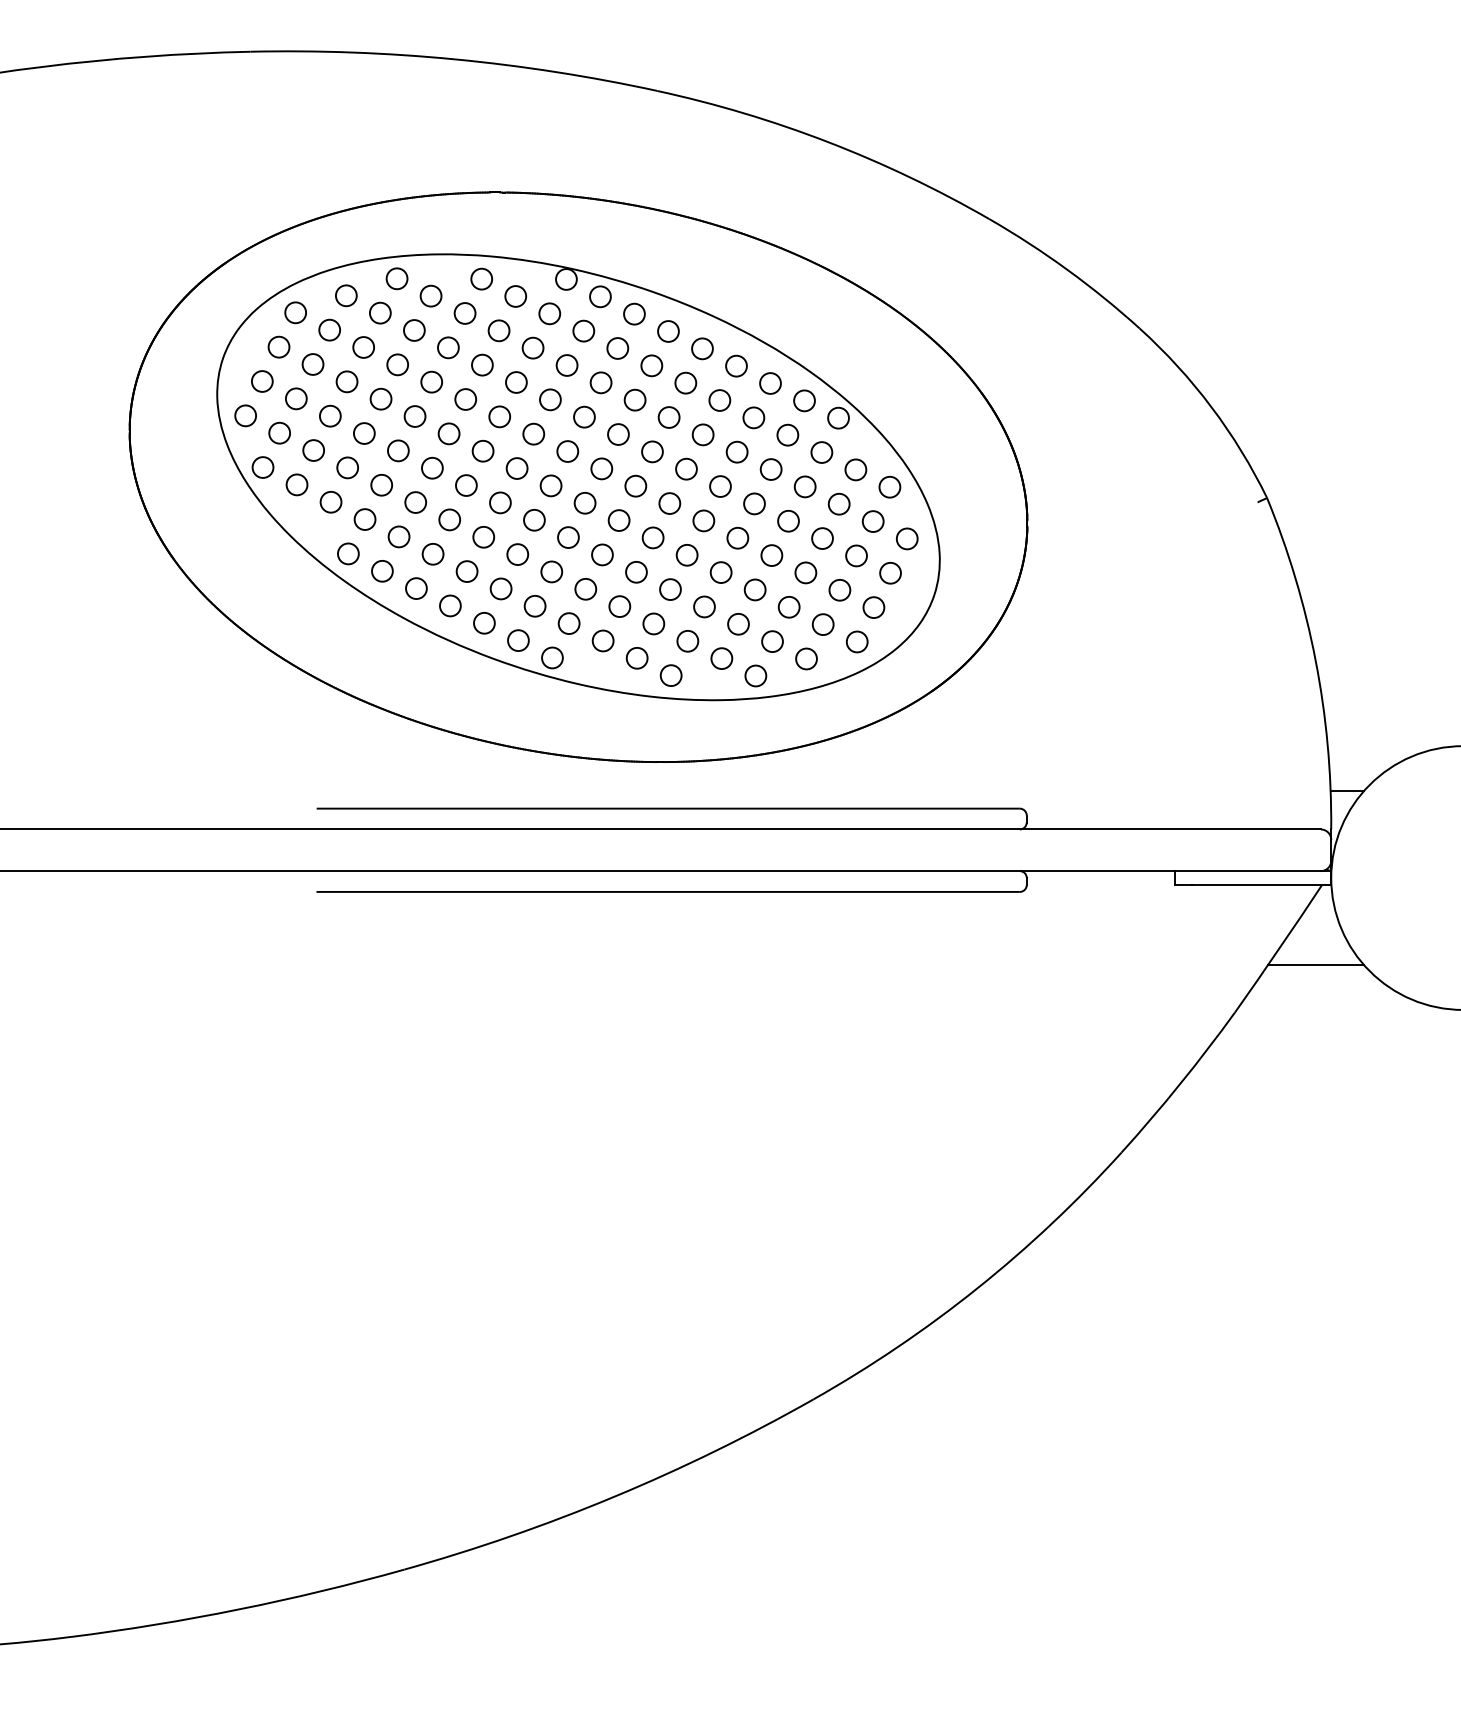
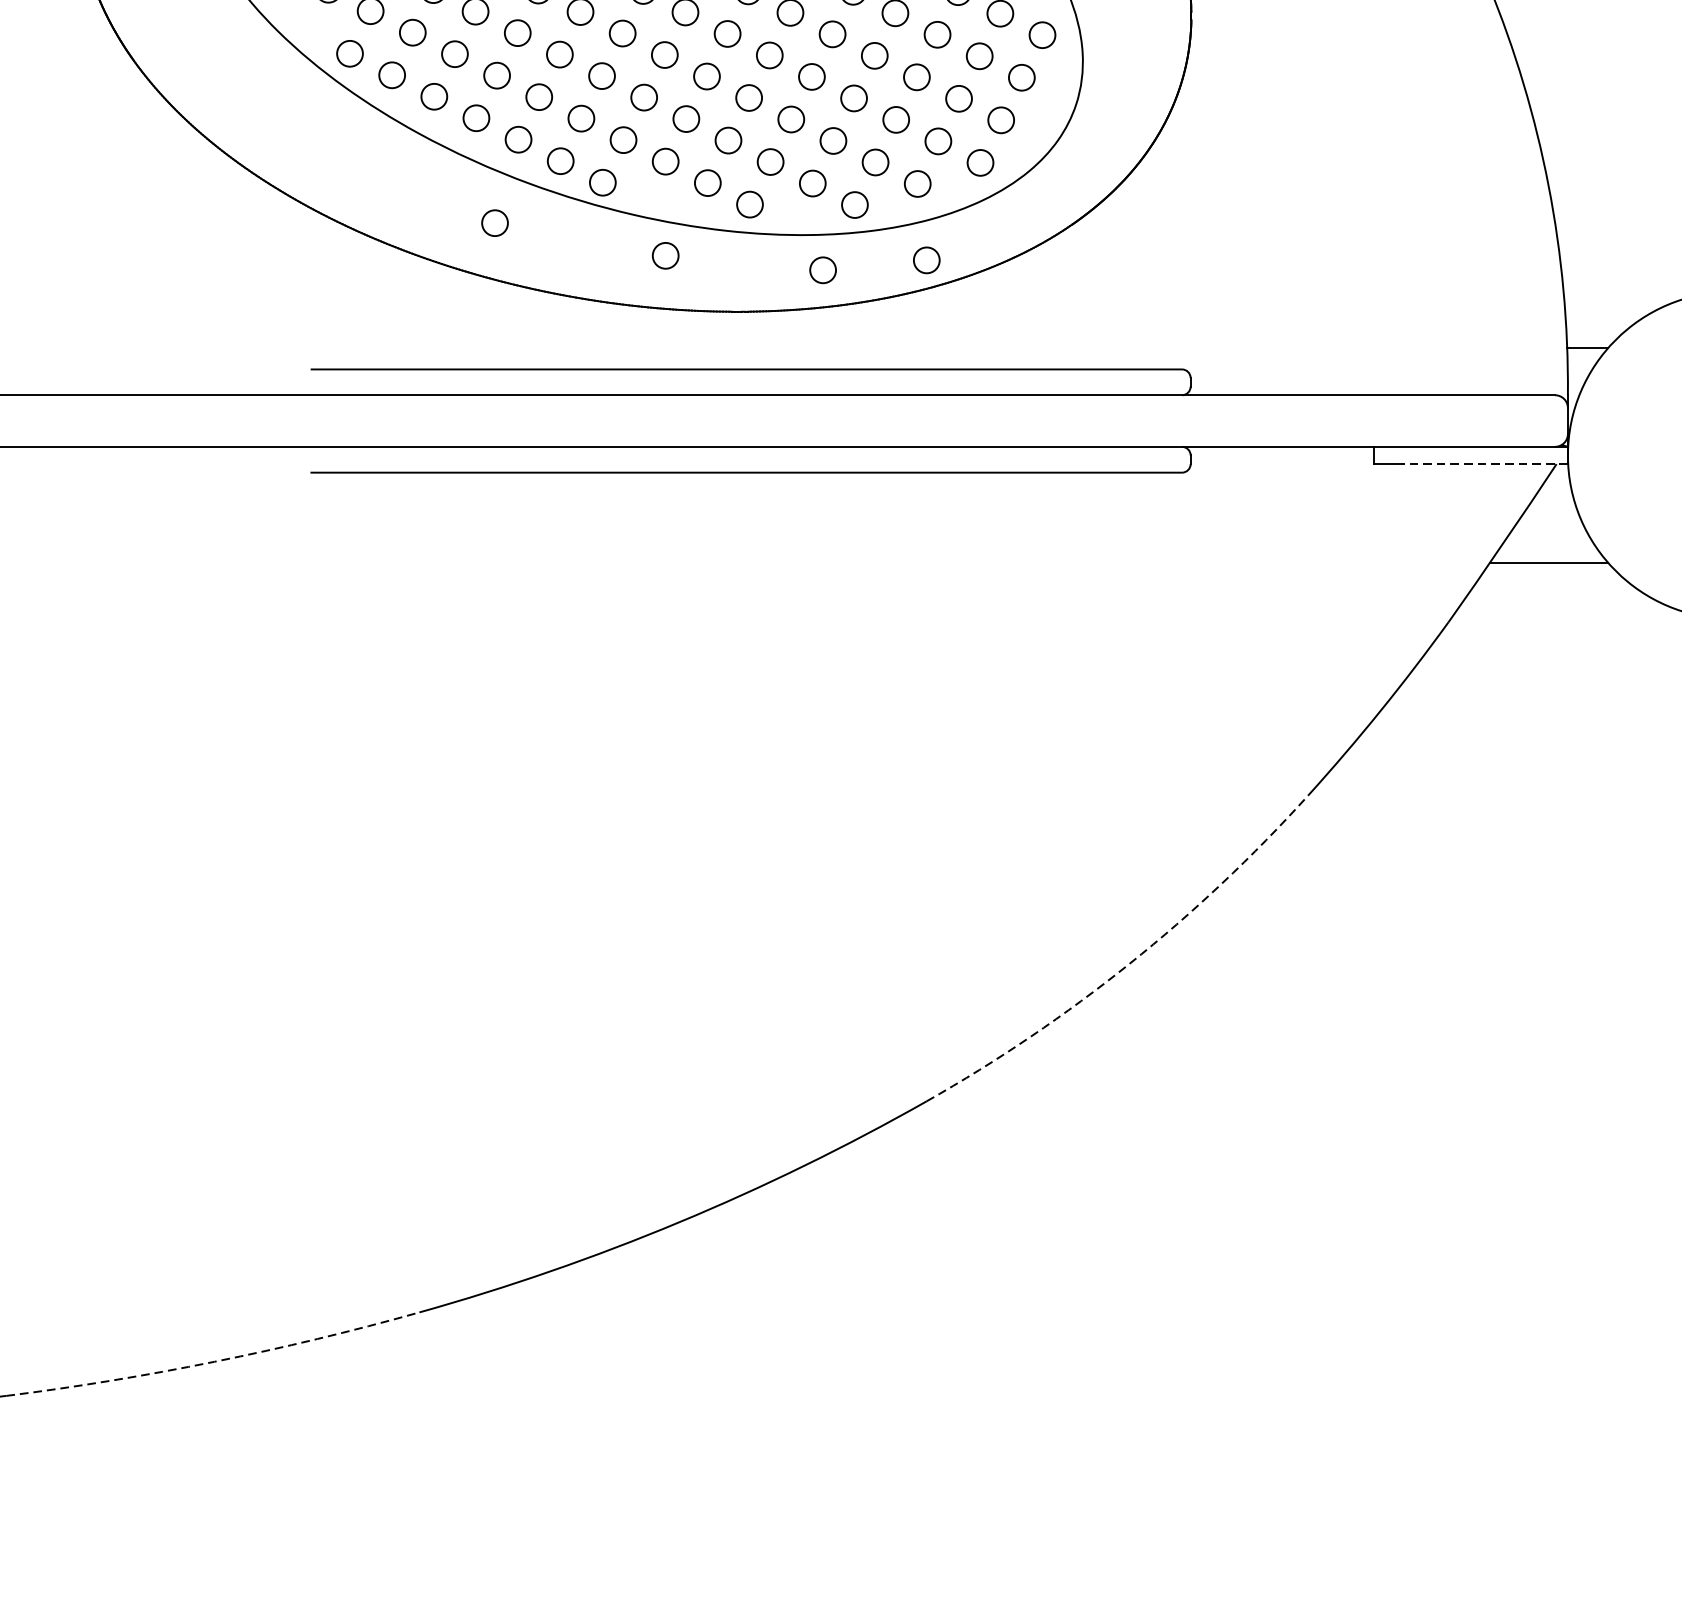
circle: (465, 690) -> (495, 223), added
circle: (602, 716) -> (664, 255), added
circle: (813, 720) -> (926, 260), added
circle: (729, 728) -> (822, 270), added
line: (1262, 885) -> (1482, 464), solid -> dashed
arc: (977, 1288) -> (1129, 964), solid -> dashed
arc: (239, 1609) -> (215, 1361), solid -> dashed

